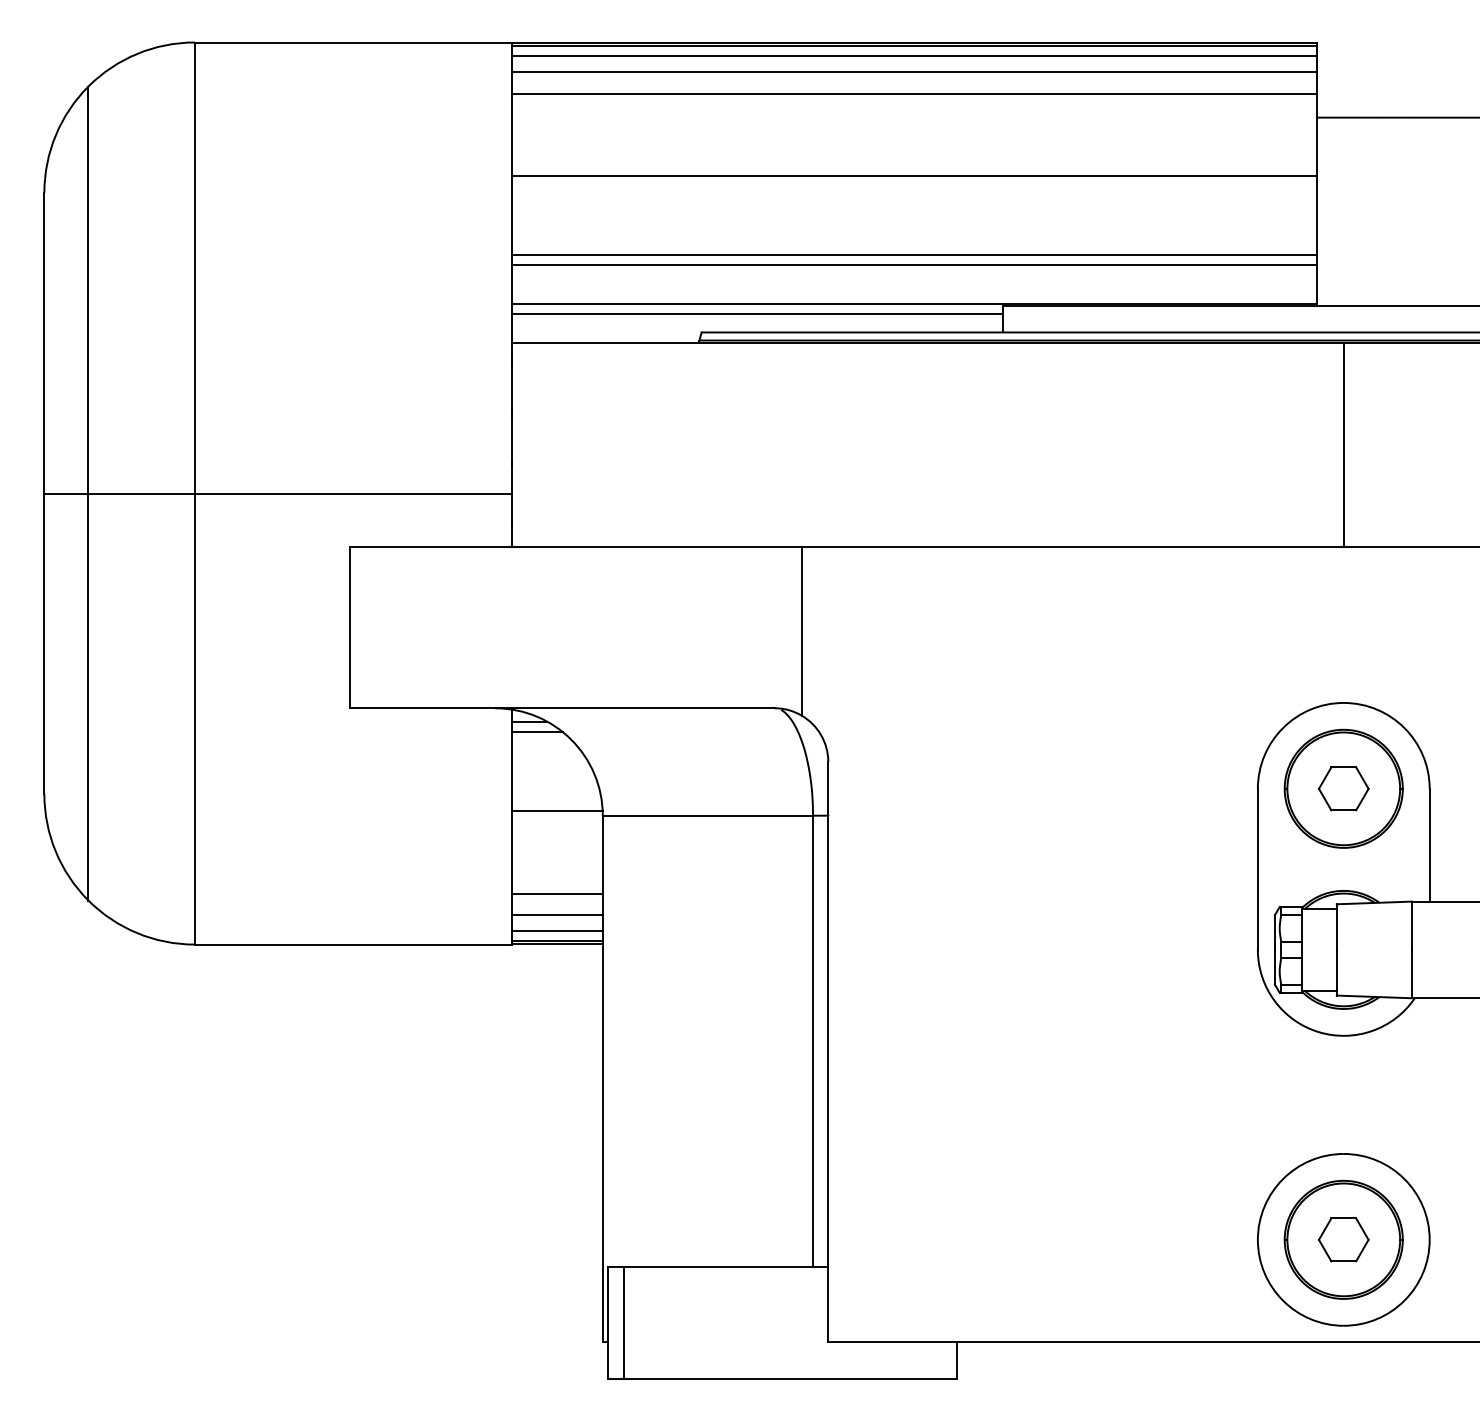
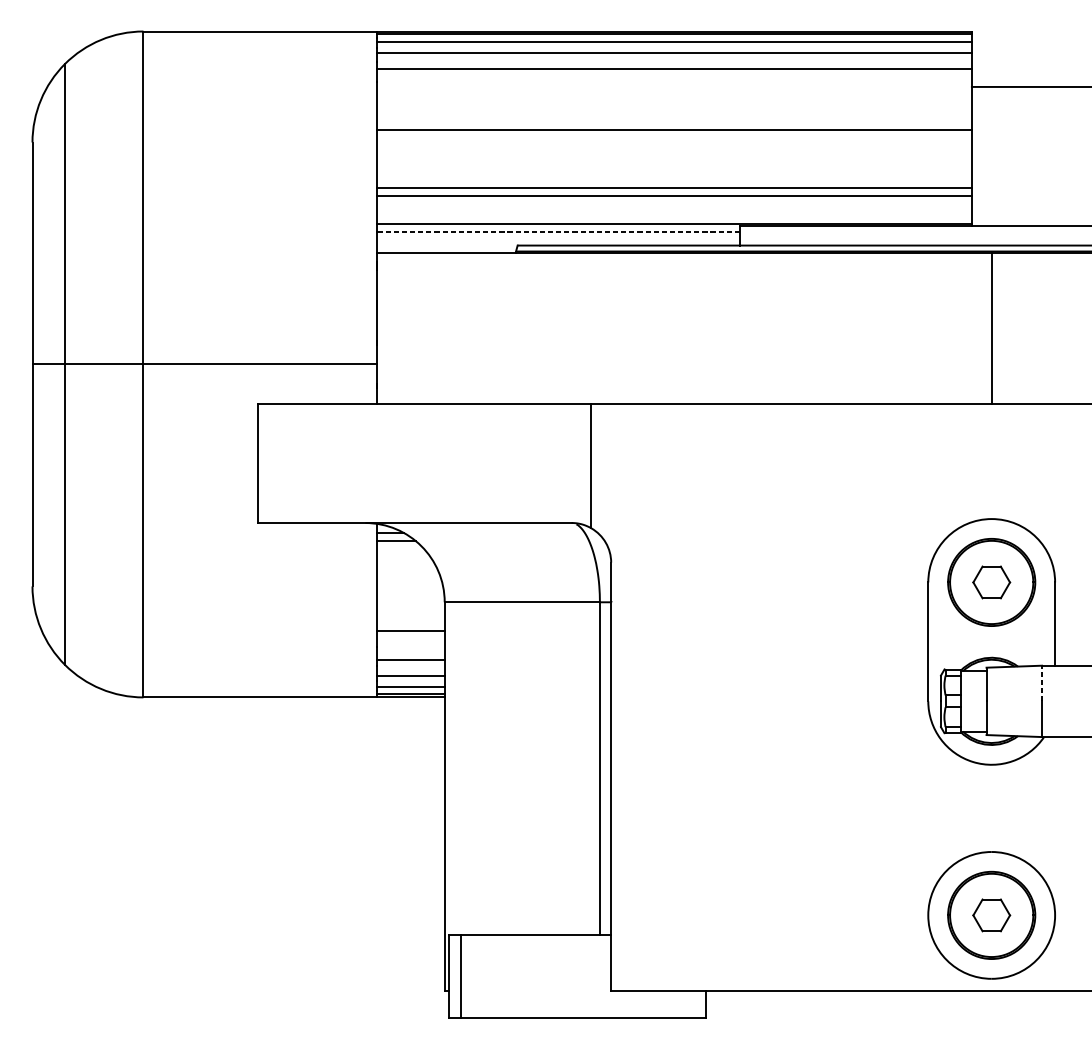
line: (757, 314) -> (558, 232), solid -> dashed
line: (556, 810) -> (410, 630), moved
line: (1411, 925) -> (1041, 683), solid -> dashed

